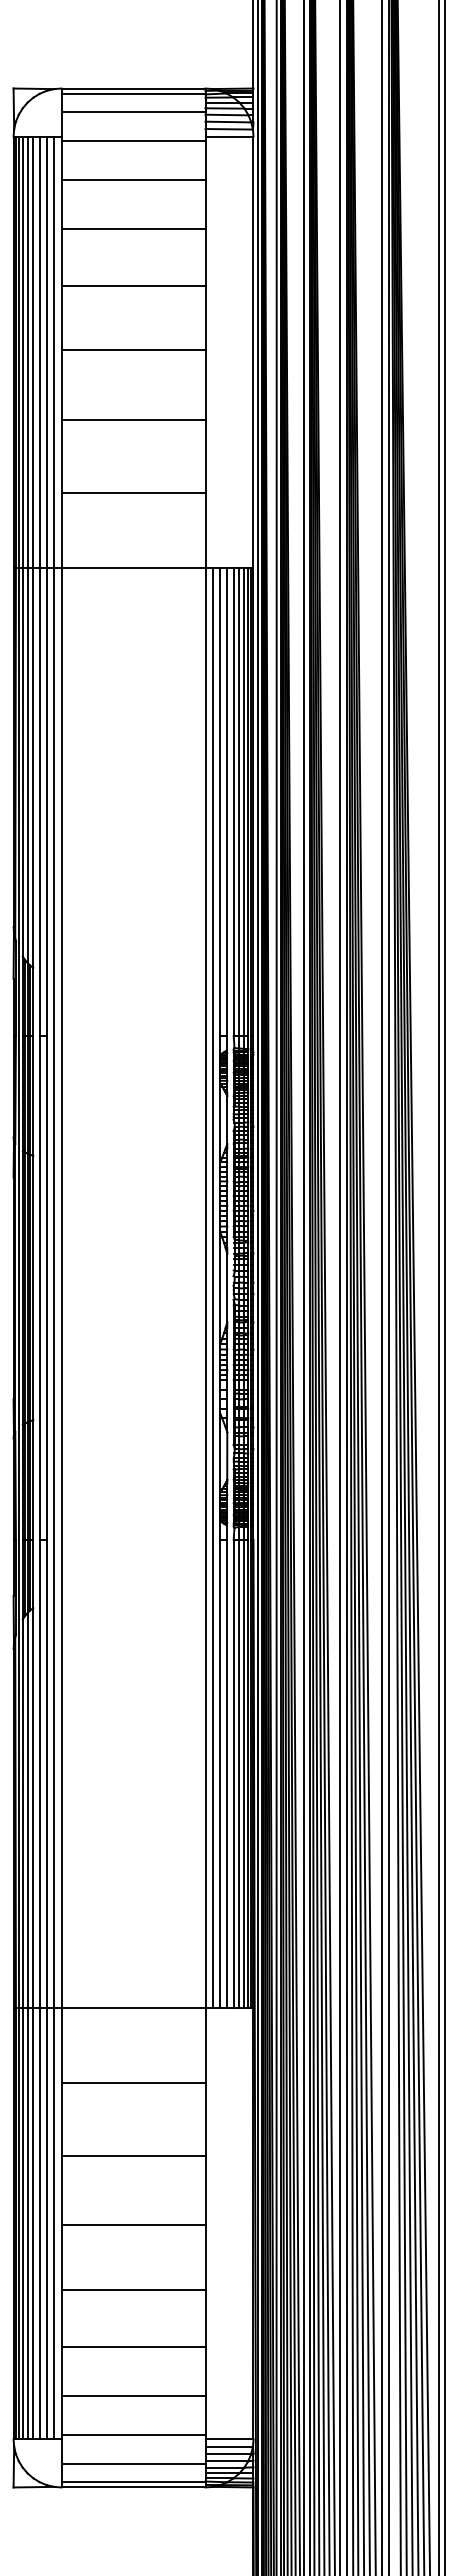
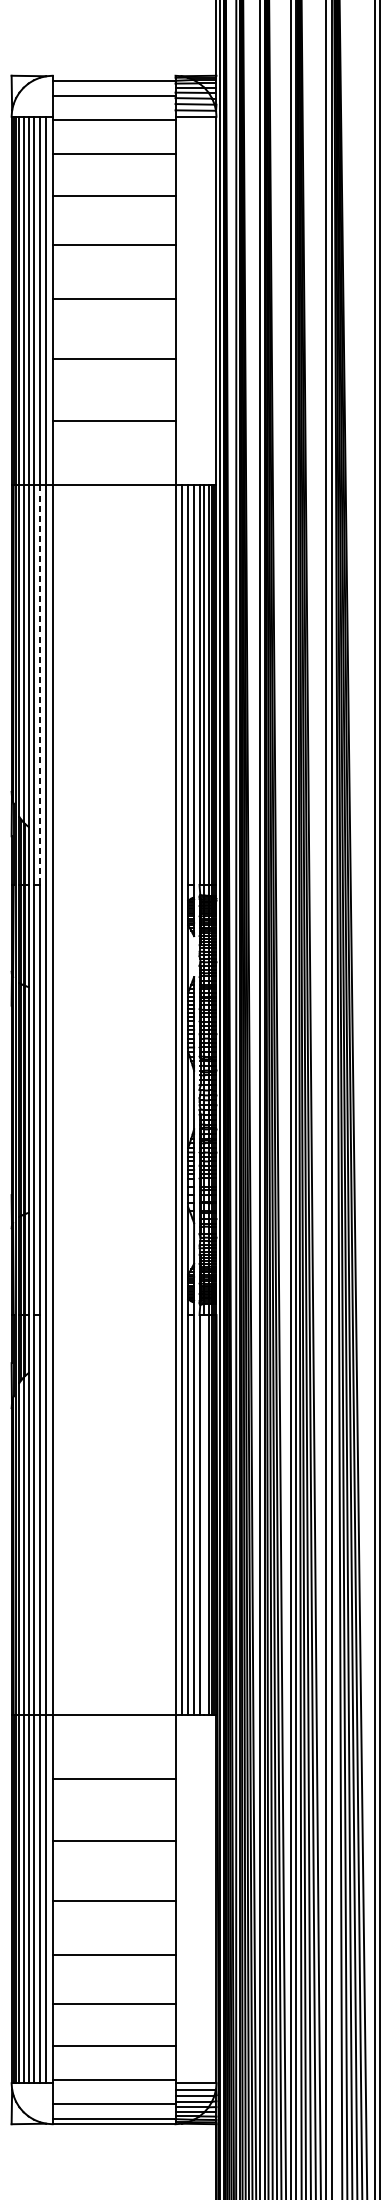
line: (133, 88) -> (114, 75), removed
line: (46, 802) -> (39, 685), solid -> dashed
line: (227, 1120) -> (194, 956), removed
line: (239, 1773) -> (204, 1514), removed

